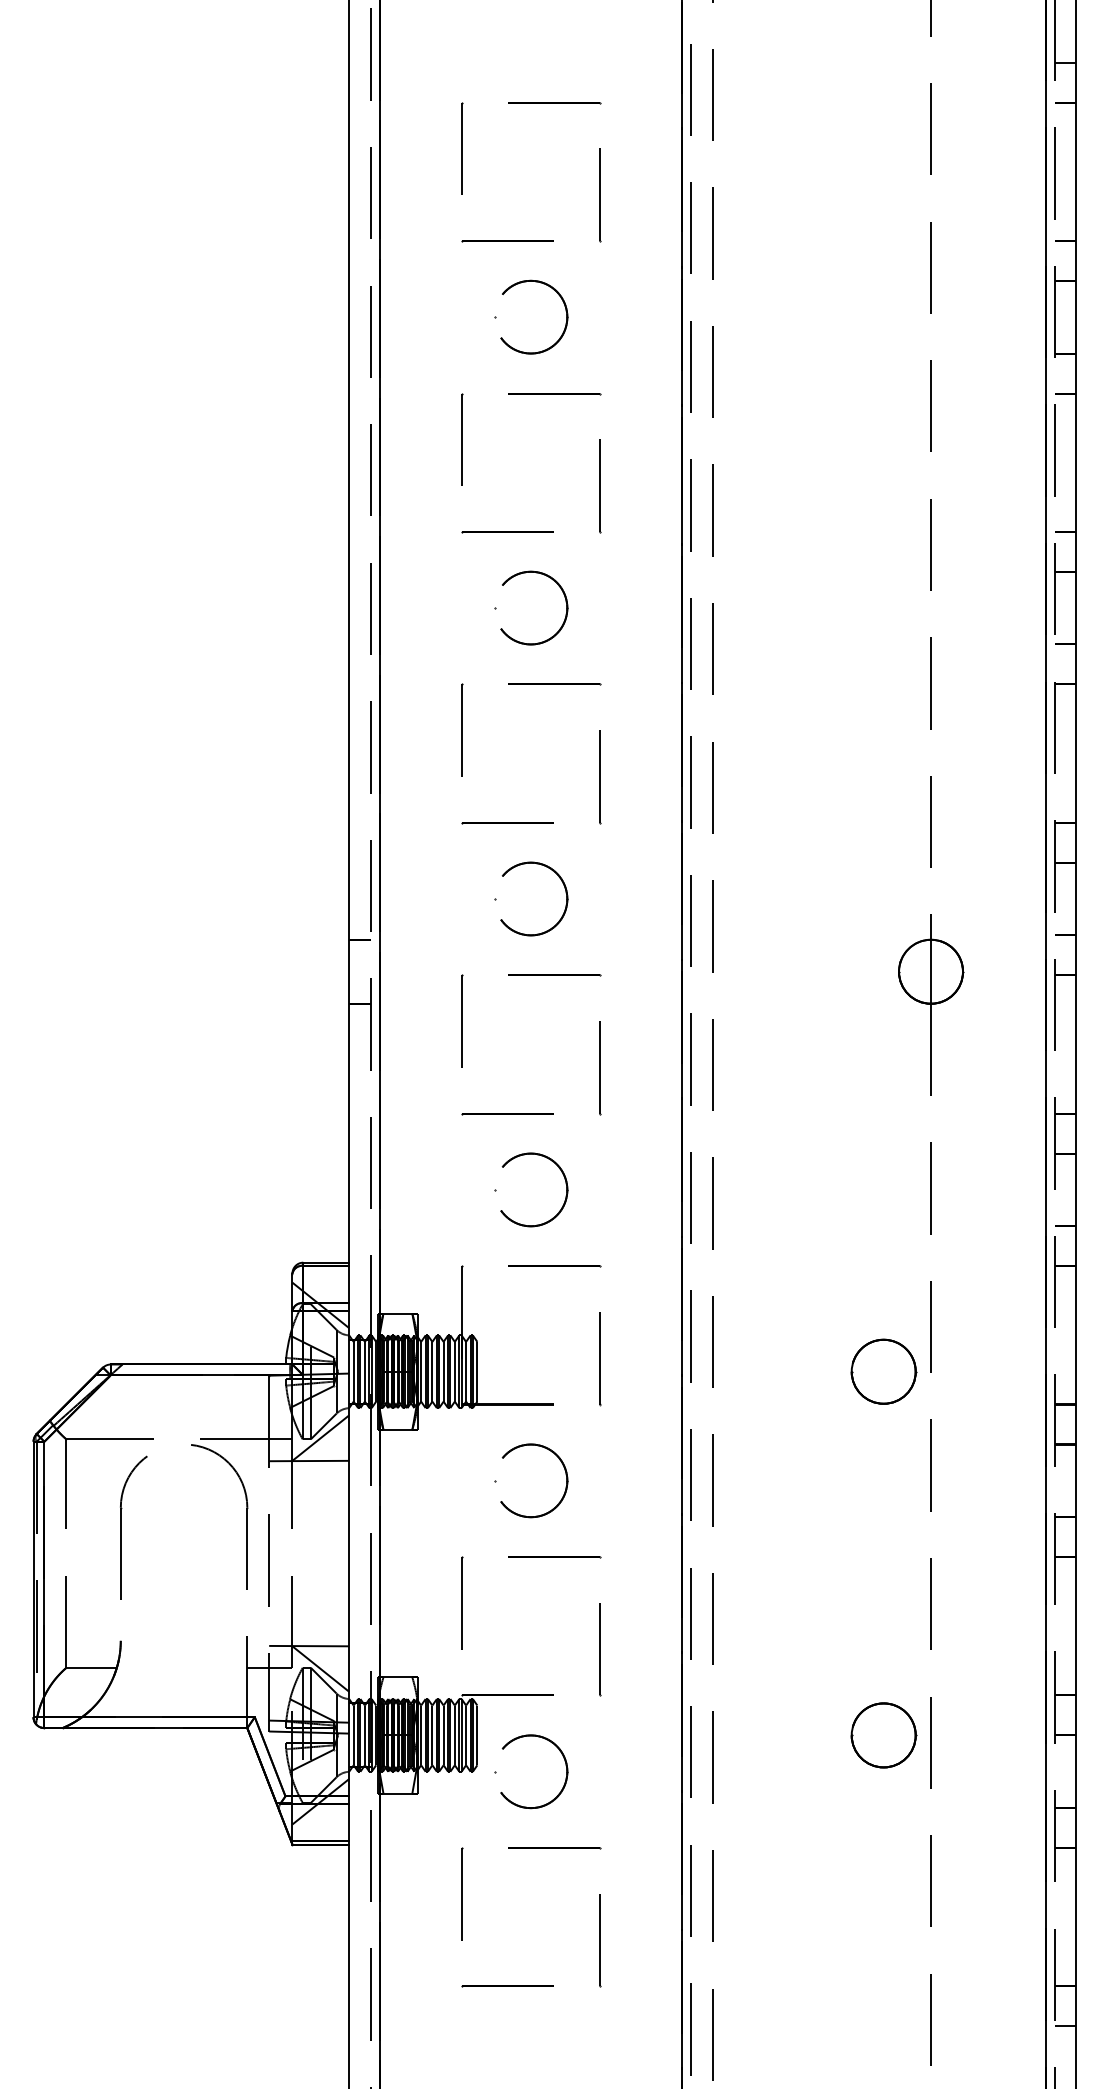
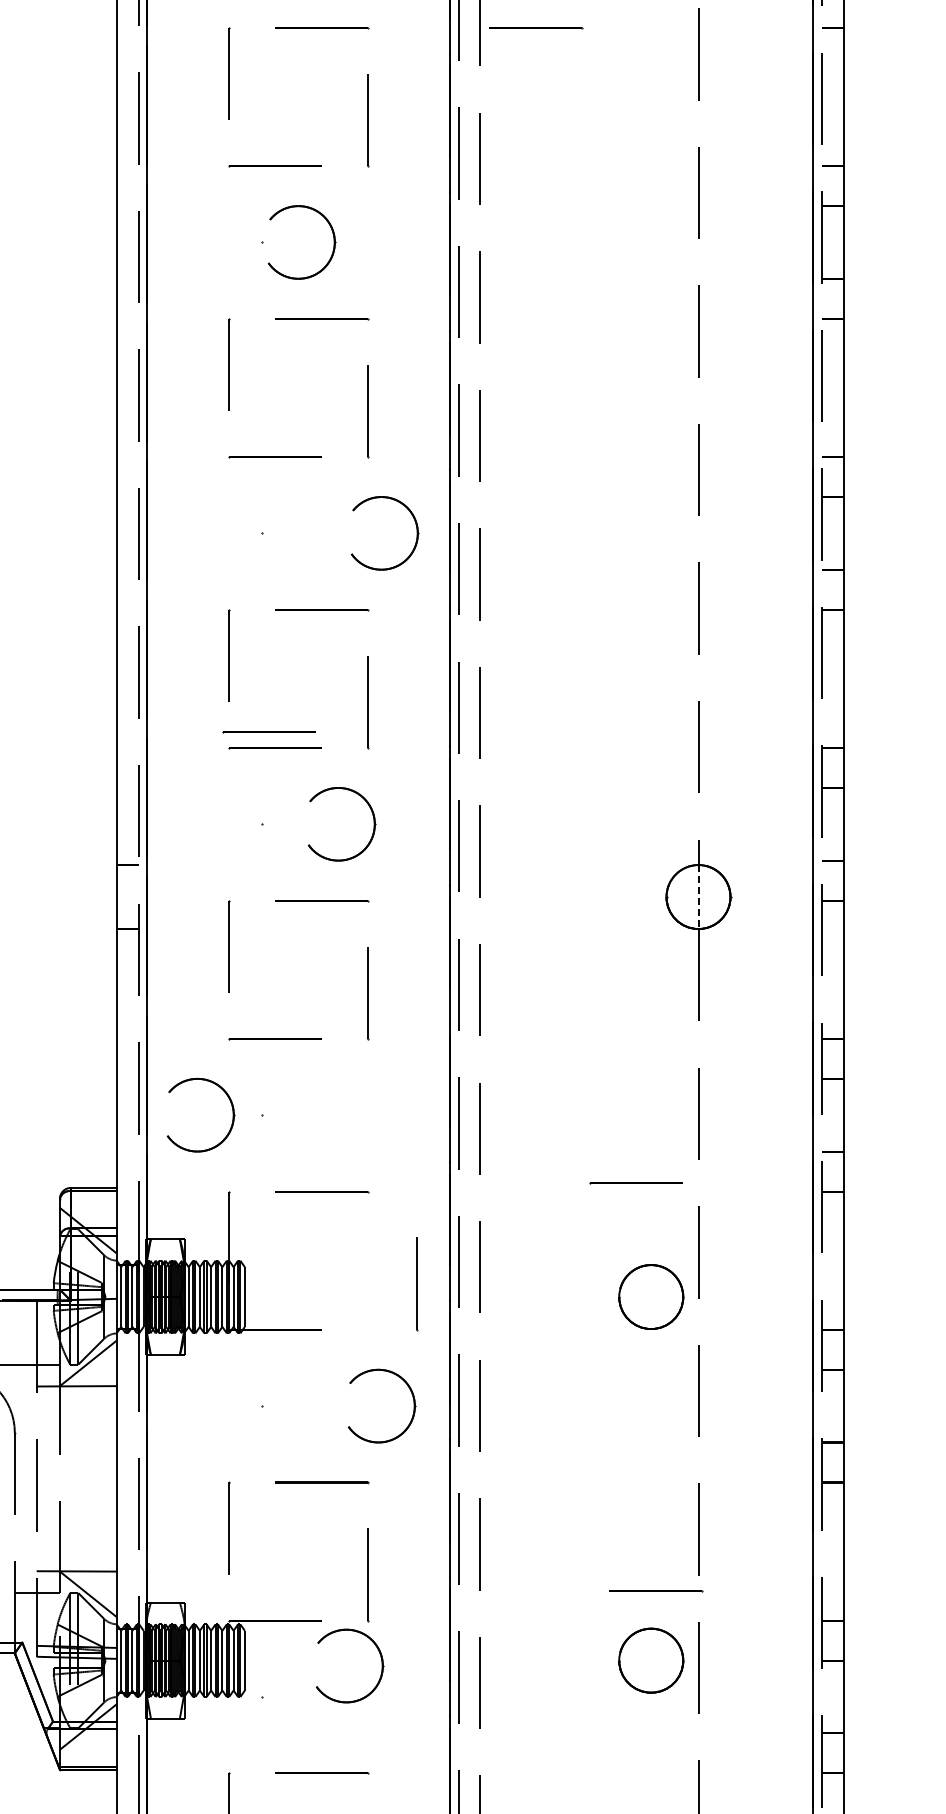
line: (768, 103) -> (536, 28), added
part: (565, 602) -> (416, 527), moved
line: (501, 807) -> (269, 732), added
part: (565, 893) -> (373, 818), moved
line: (931, 972) -> (699, 897), solid -> dashed
part: (565, 1184) -> (232, 1109), moved
line: (868, 1258) -> (636, 1183), added
line: (600, 1359) -> (417, 1284), moved
part: (565, 1474) -> (413, 1399), moved
line: (888, 1666) -> (656, 1591), added
part: (565, 1765) -> (381, 1659), moved

